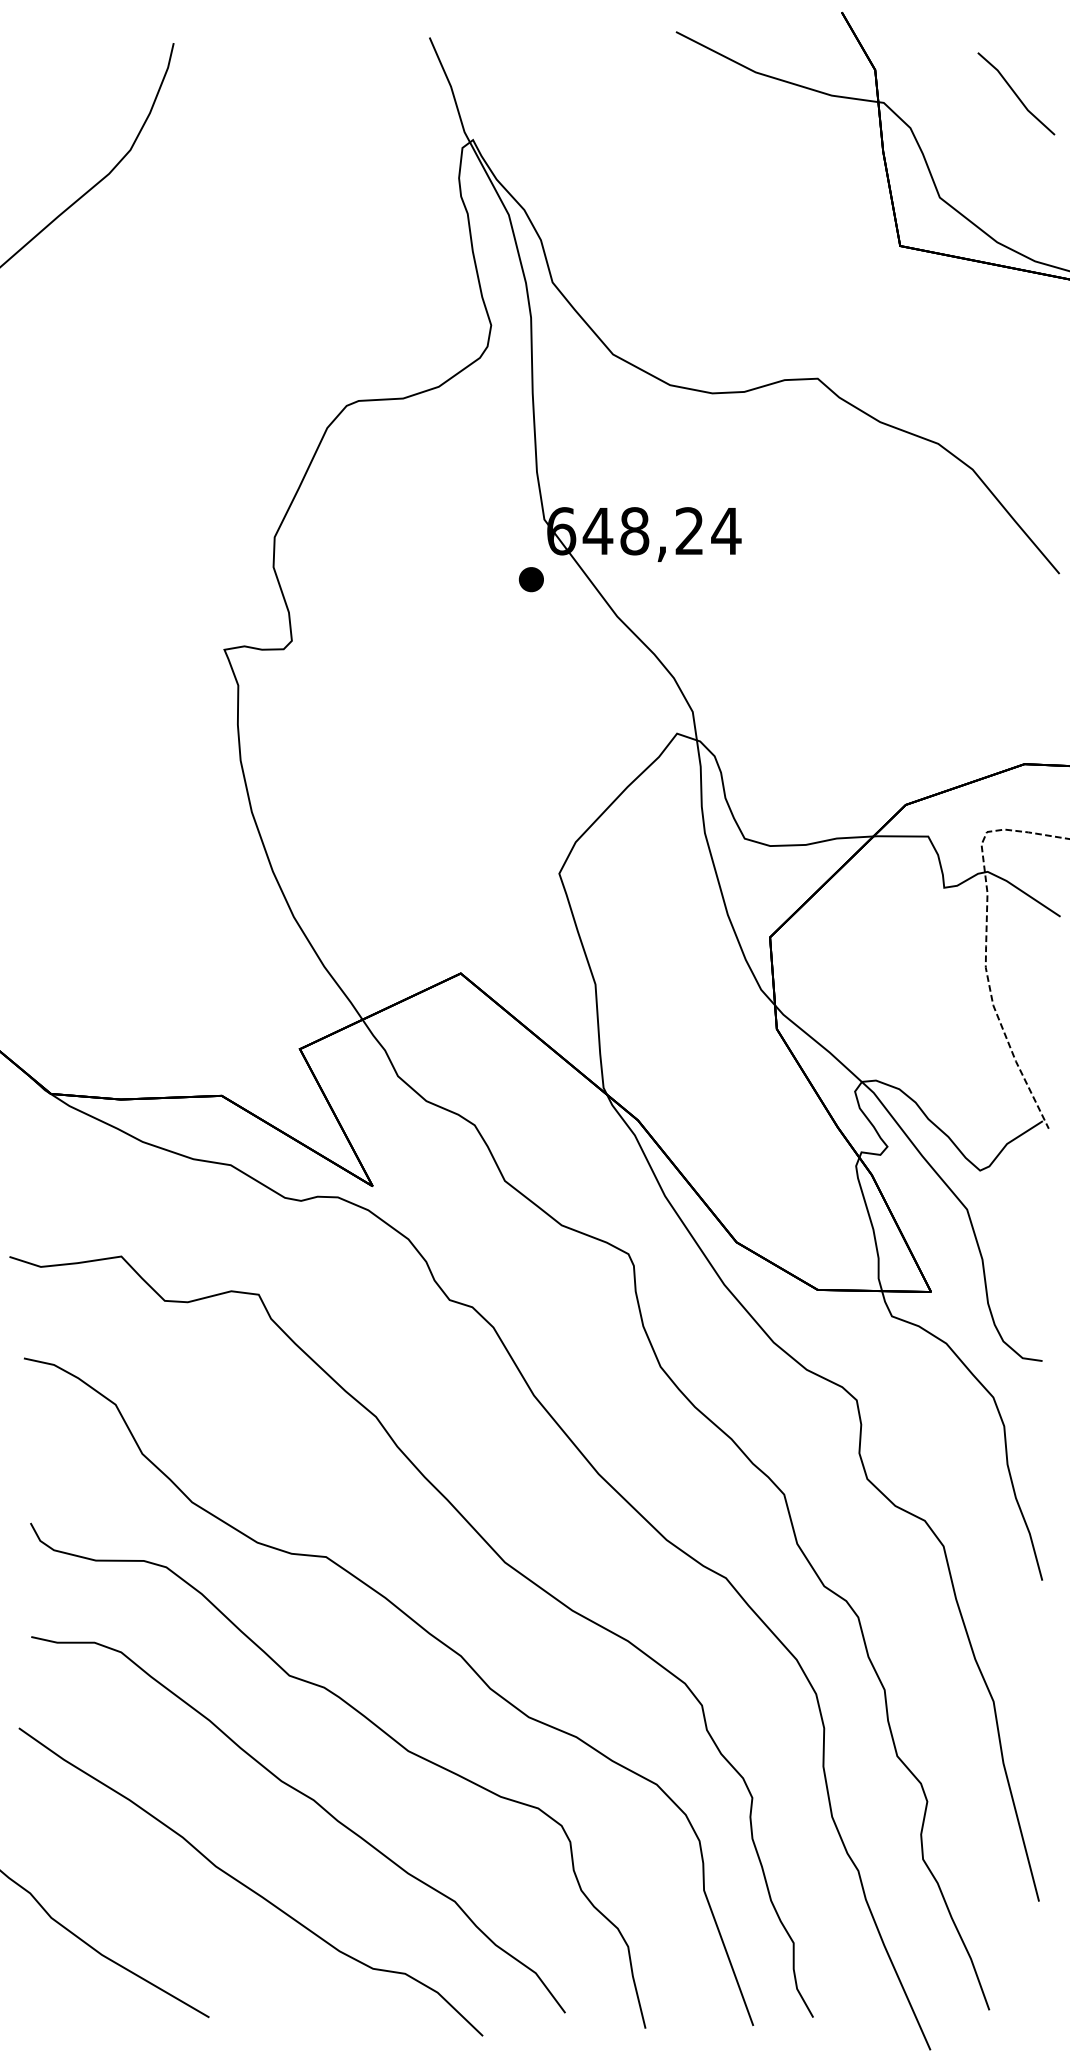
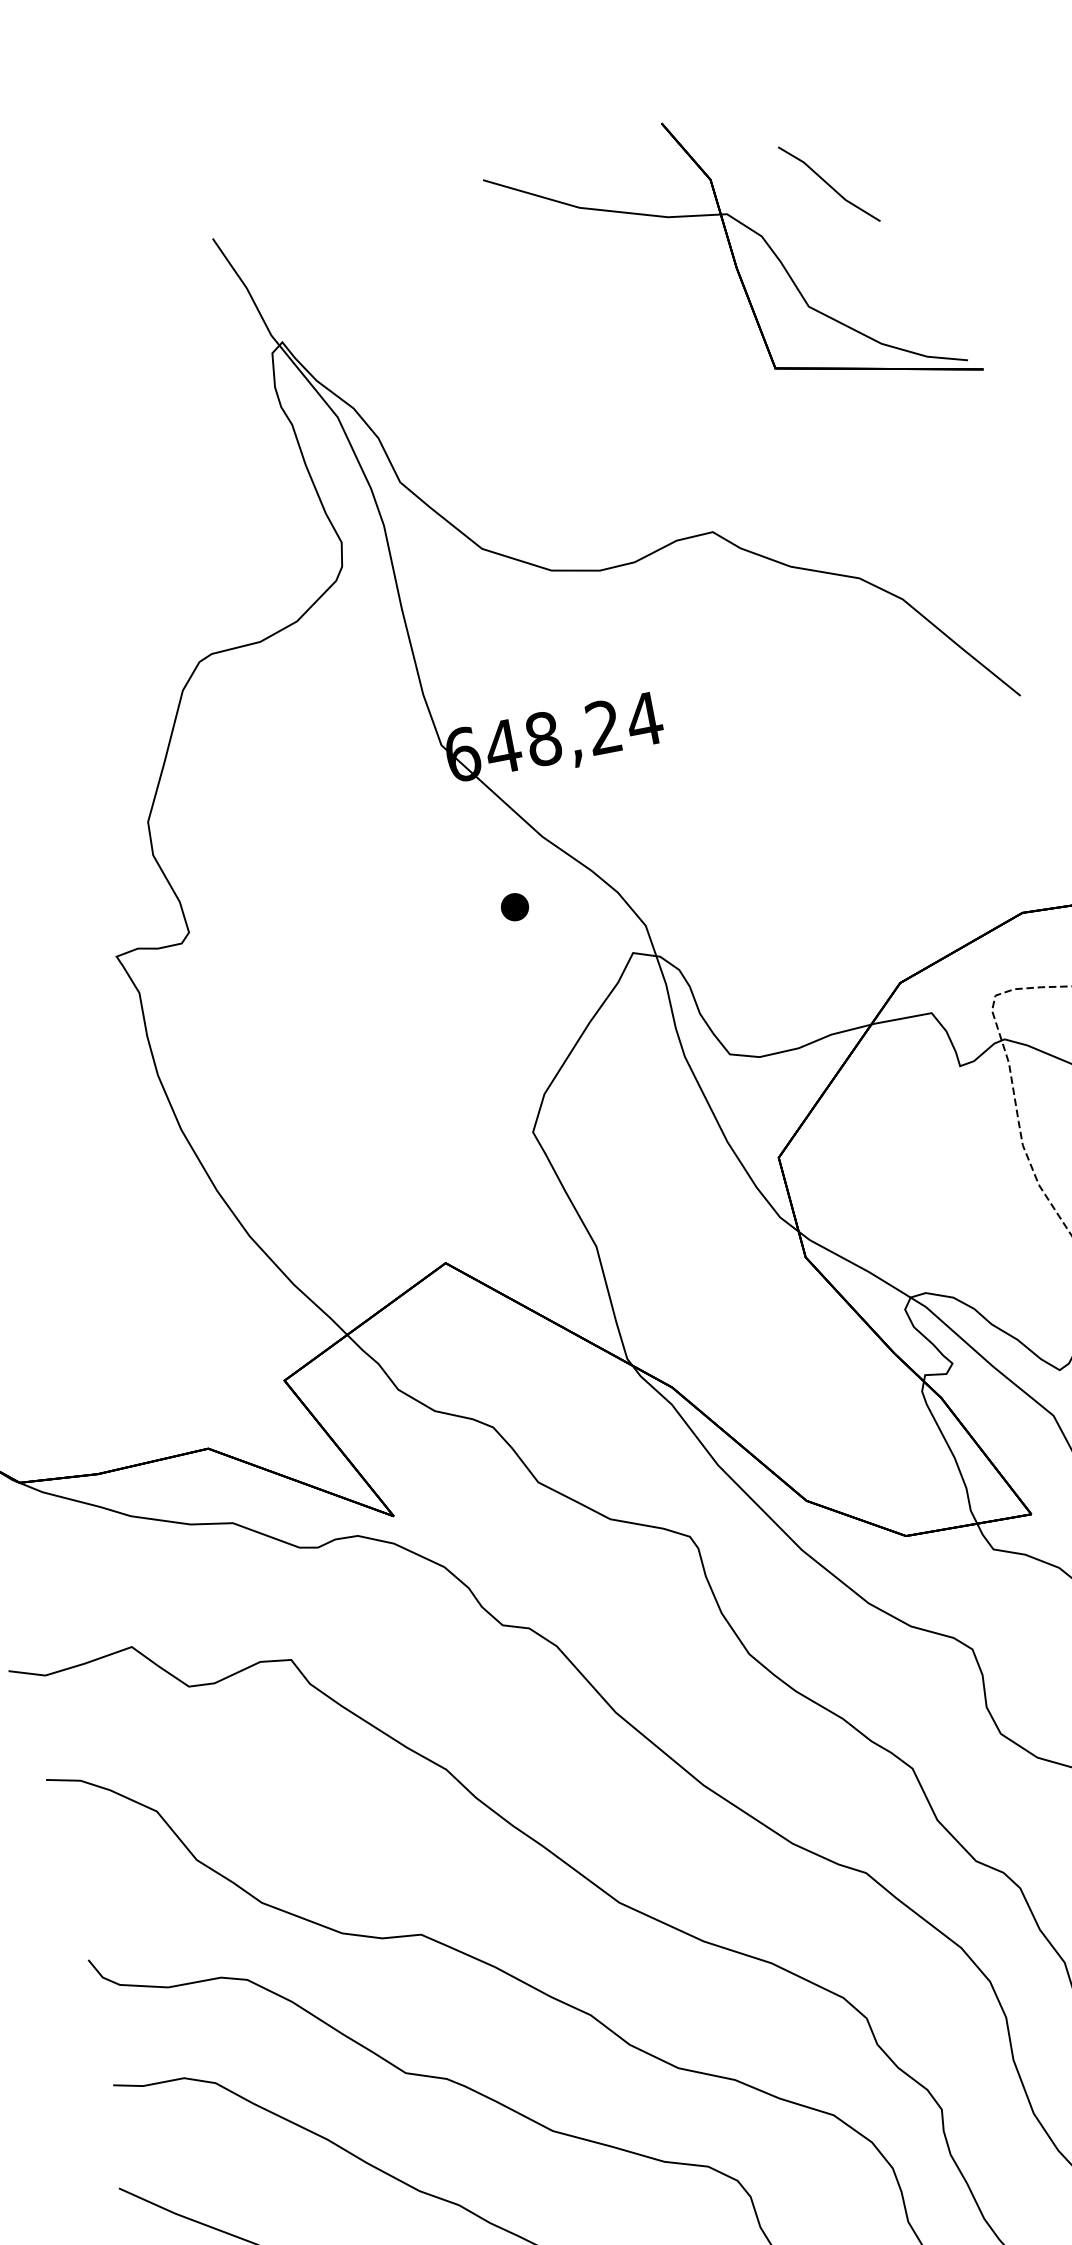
line: (1016, 93) -> (829, 183), moved
part: (531, 579) -> (515, 907), moved

